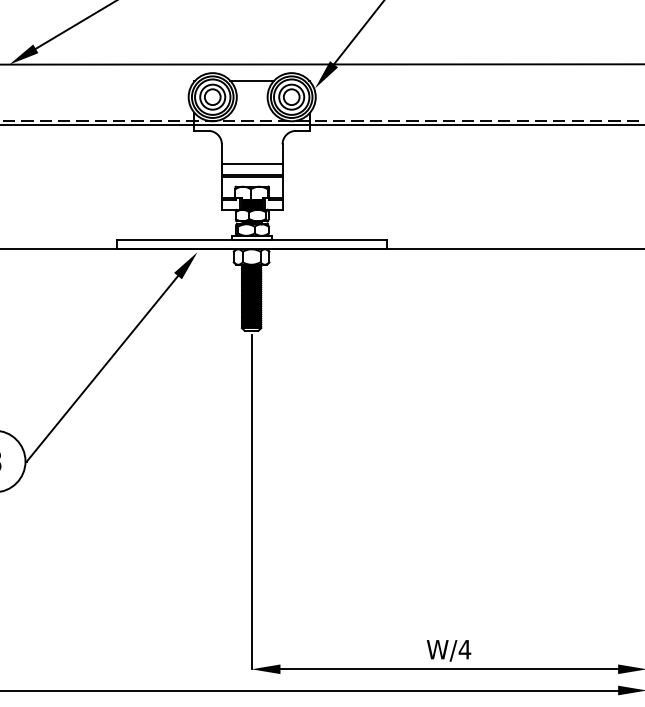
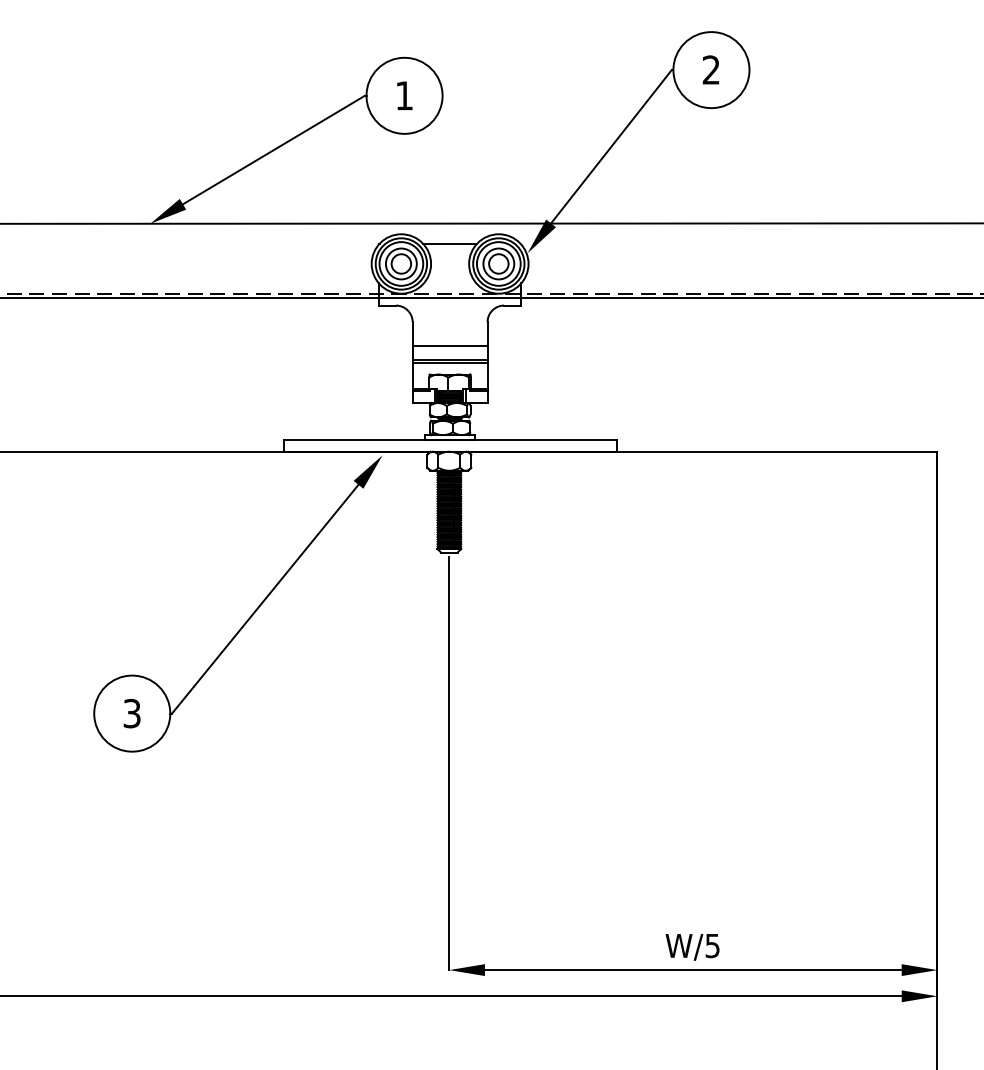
text: (464, 650) -> (712, 946), W/4 -> W/5

